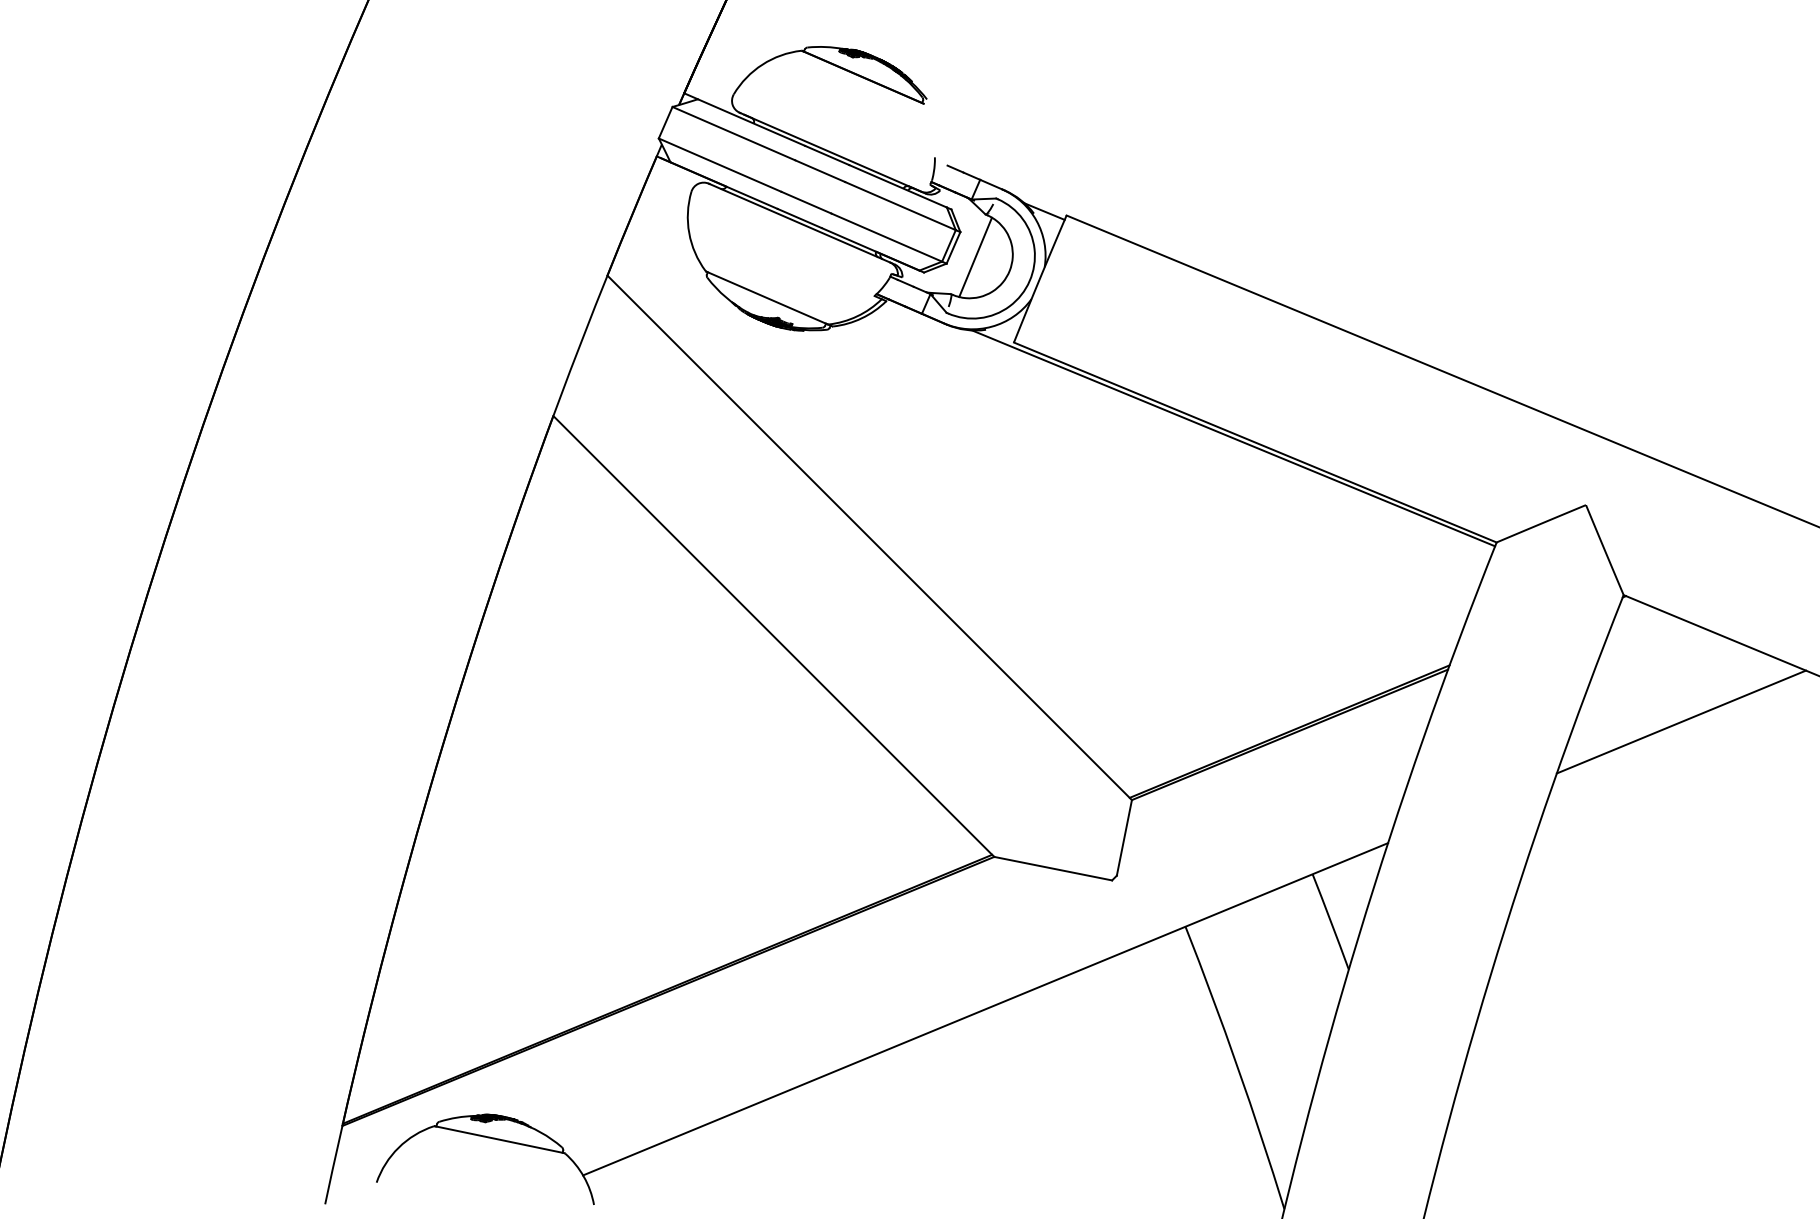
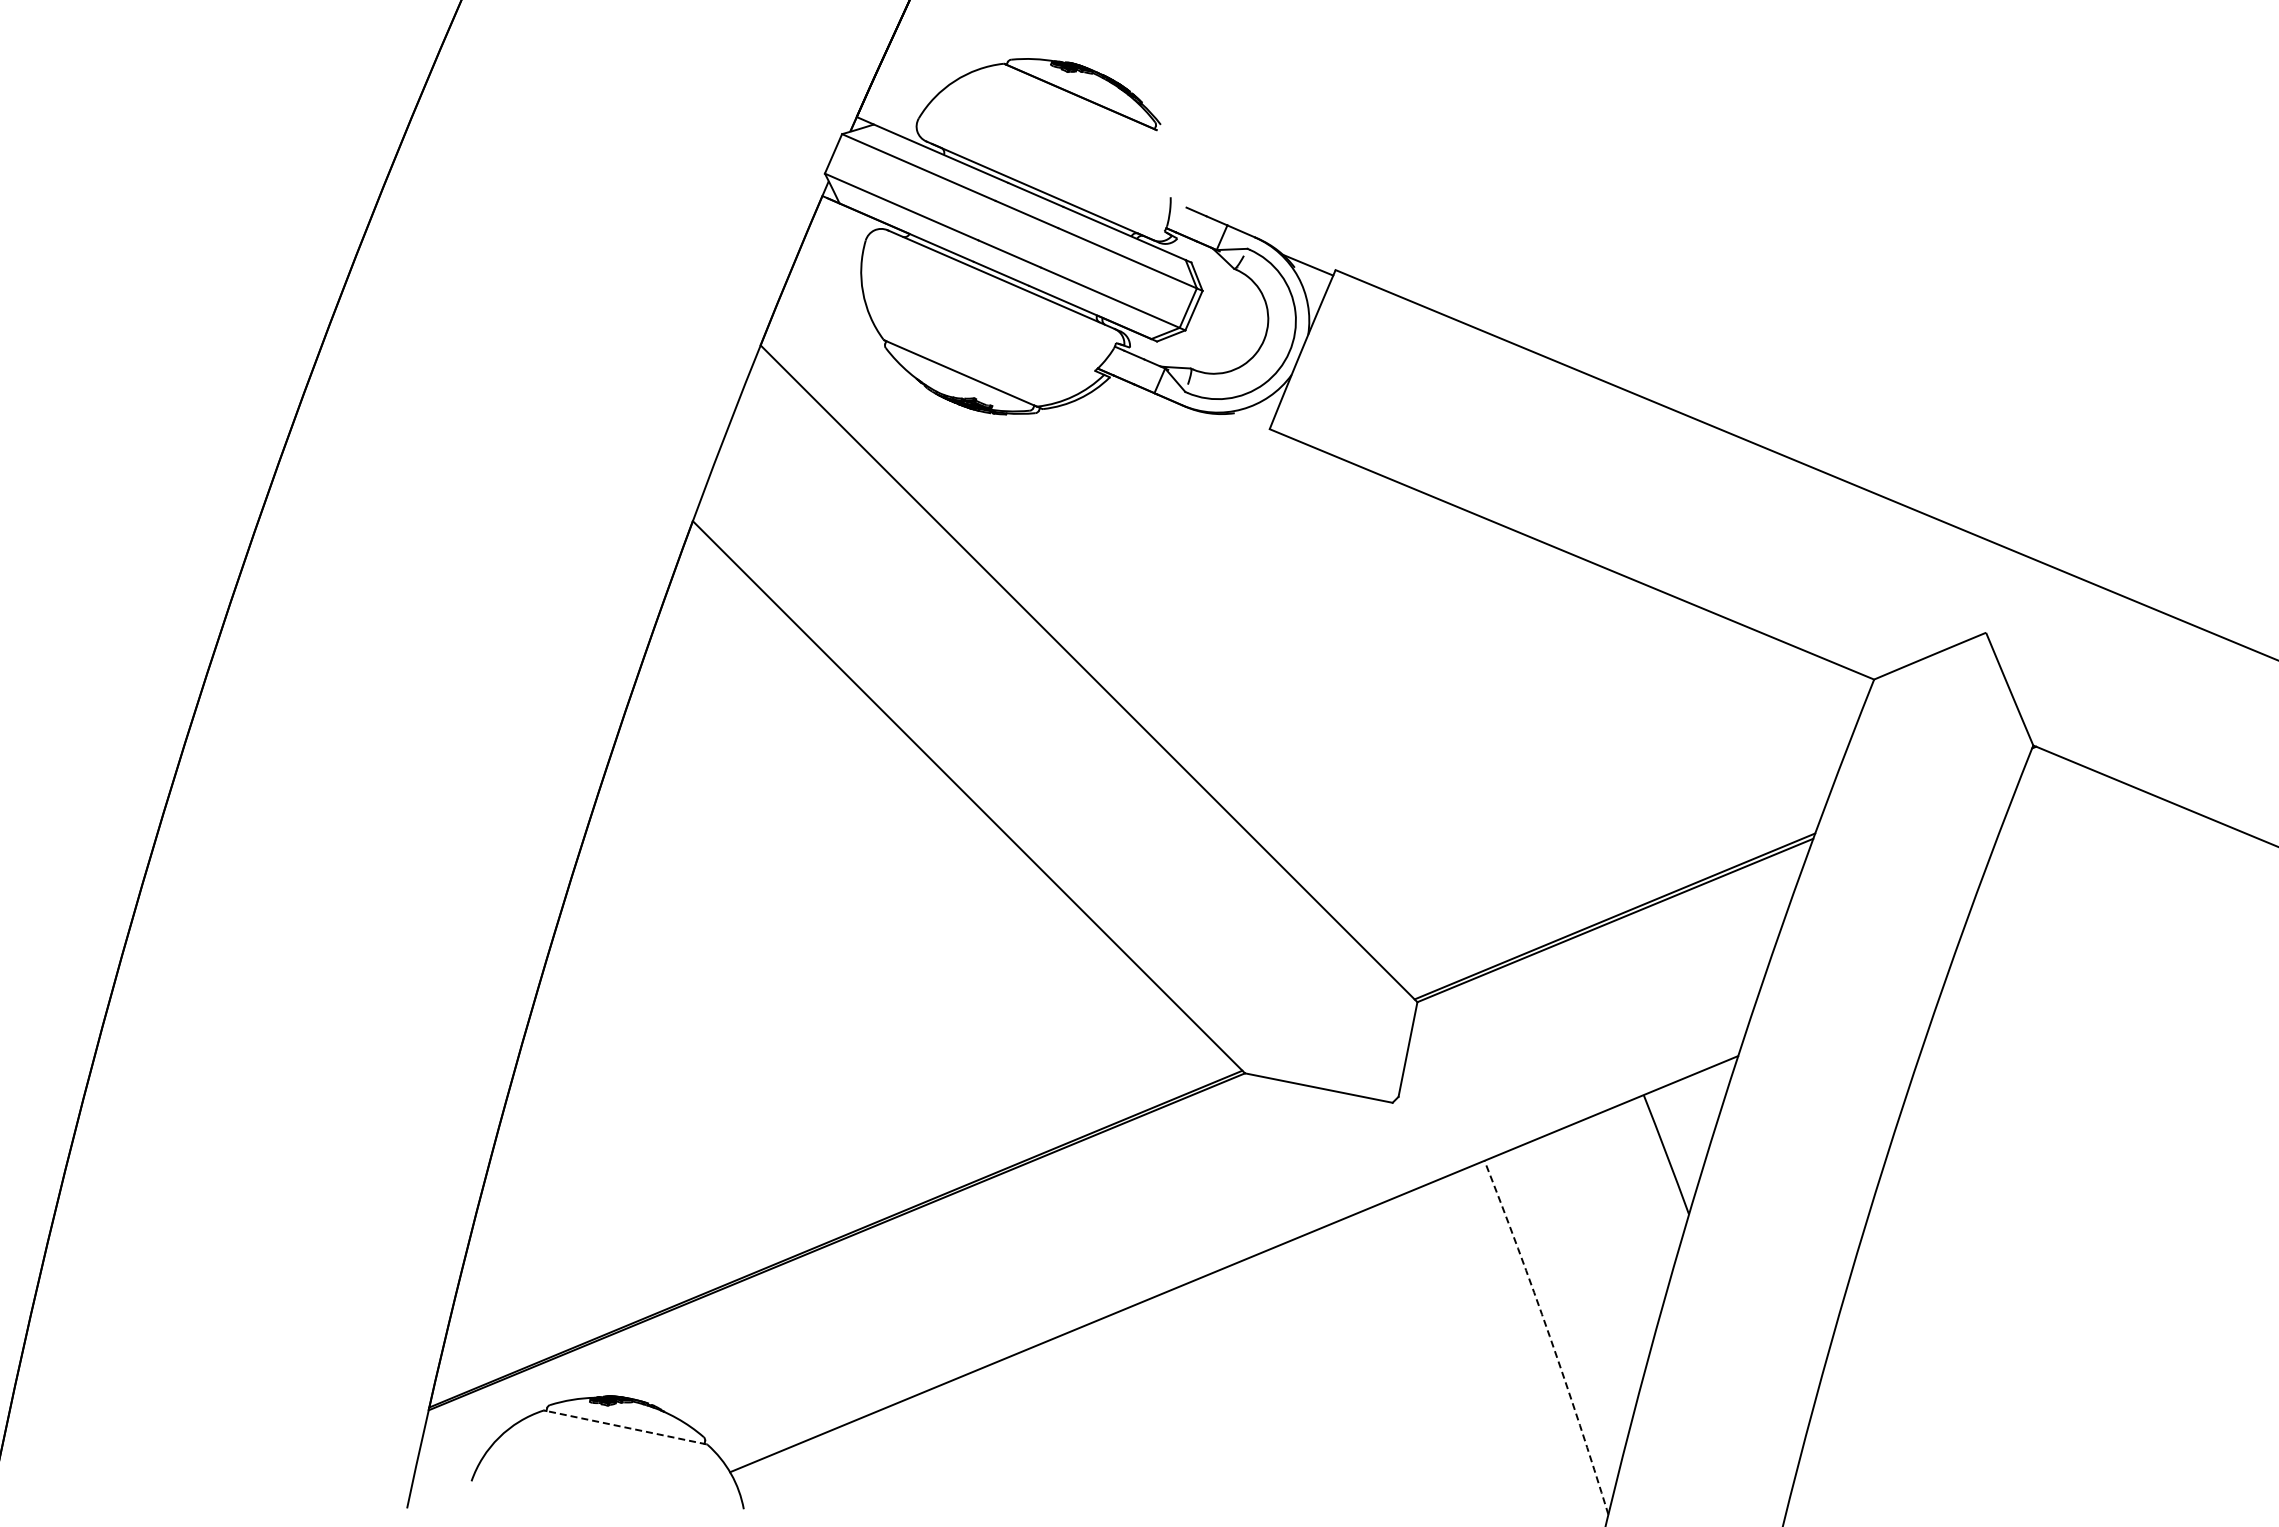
line: (975, 257) -> (1221, 322), removed
line: (1233, 438) -> (1544, 549), removed
line: (1681, 722) -> (2105, 904), removed
arc: (1237, 1067) -> (1549, 1336), solid -> dashed
line: (499, 1139) -> (625, 1427), solid -> dashed

